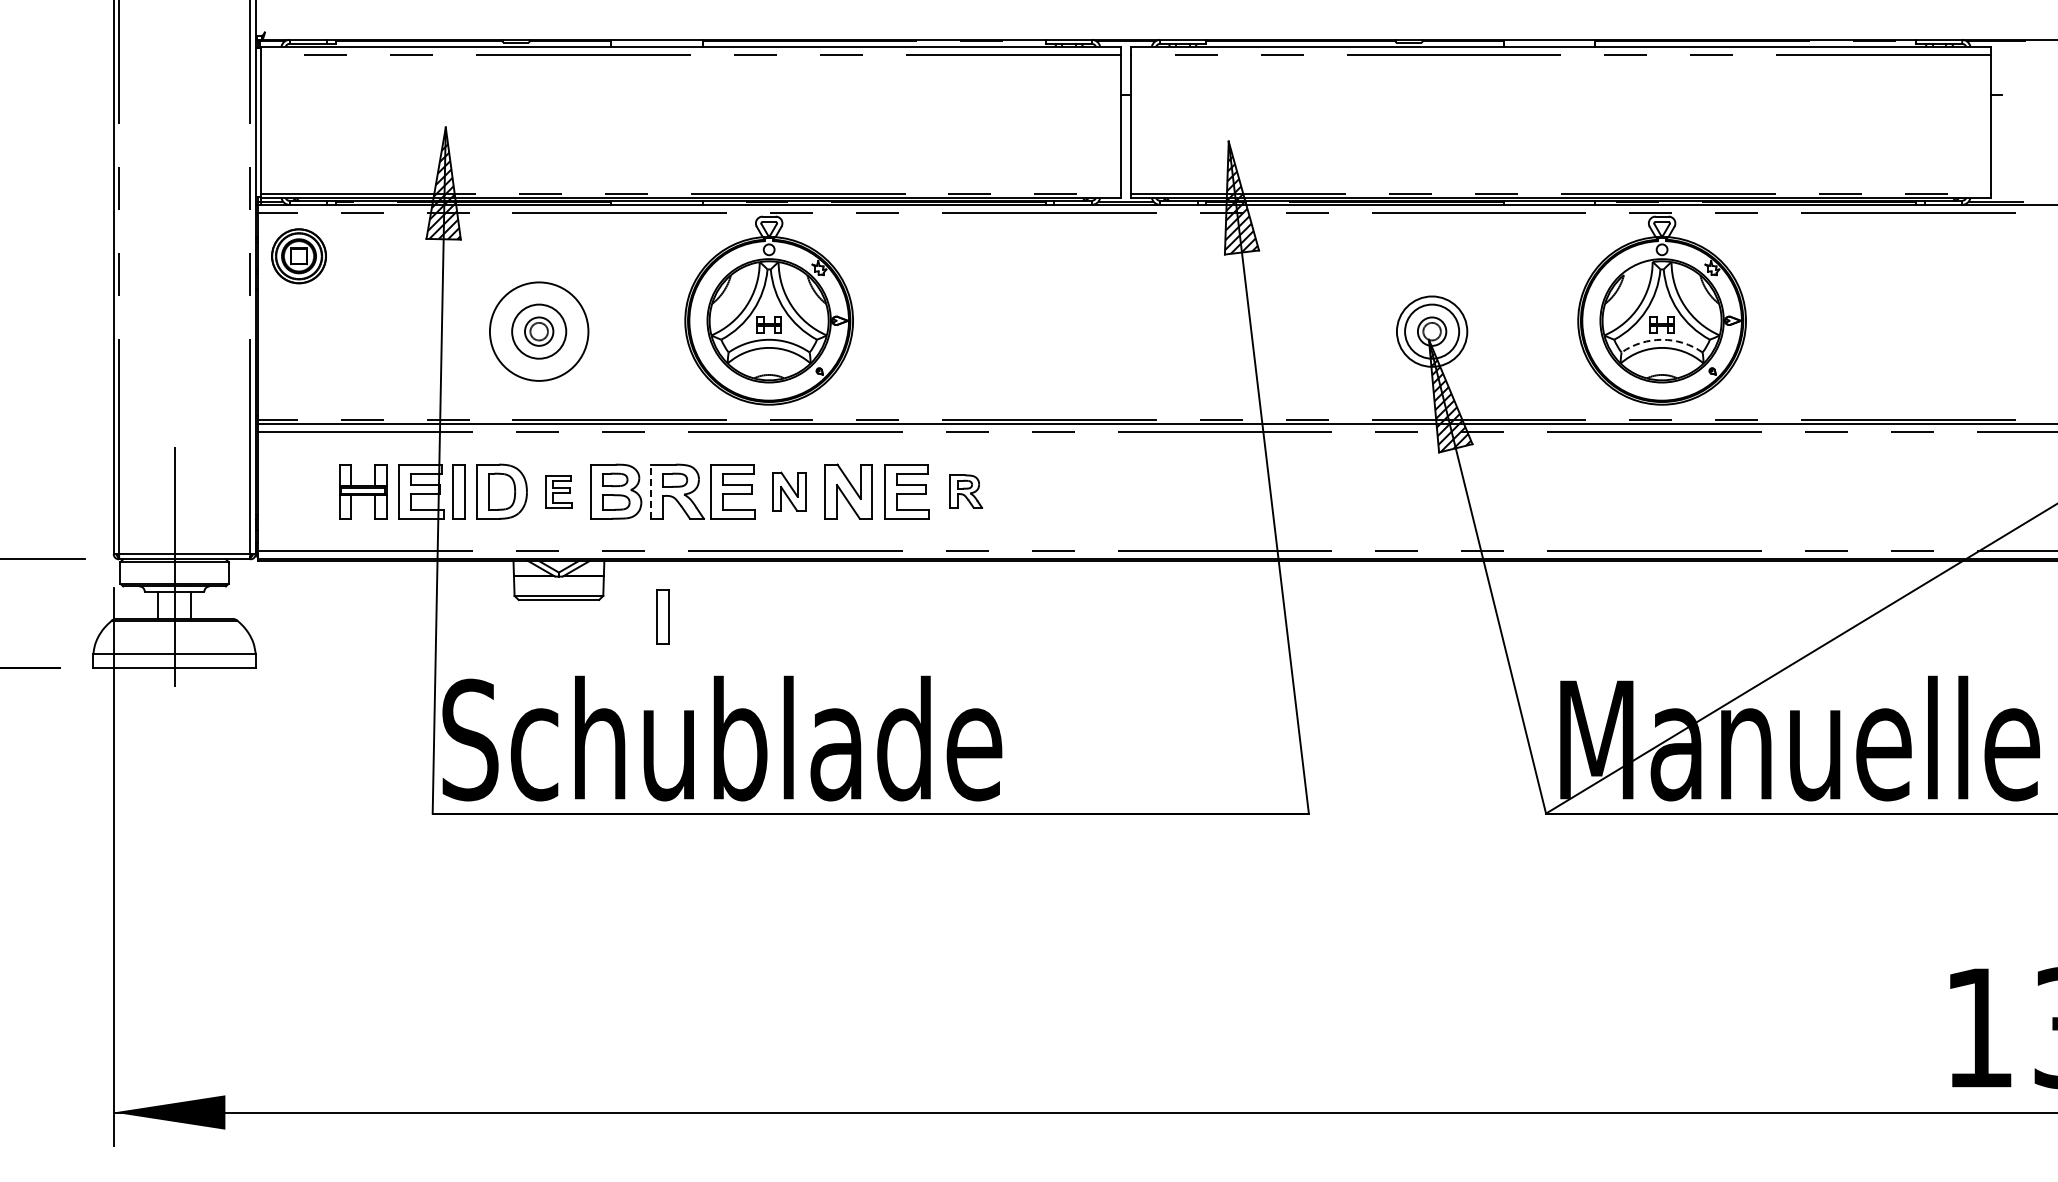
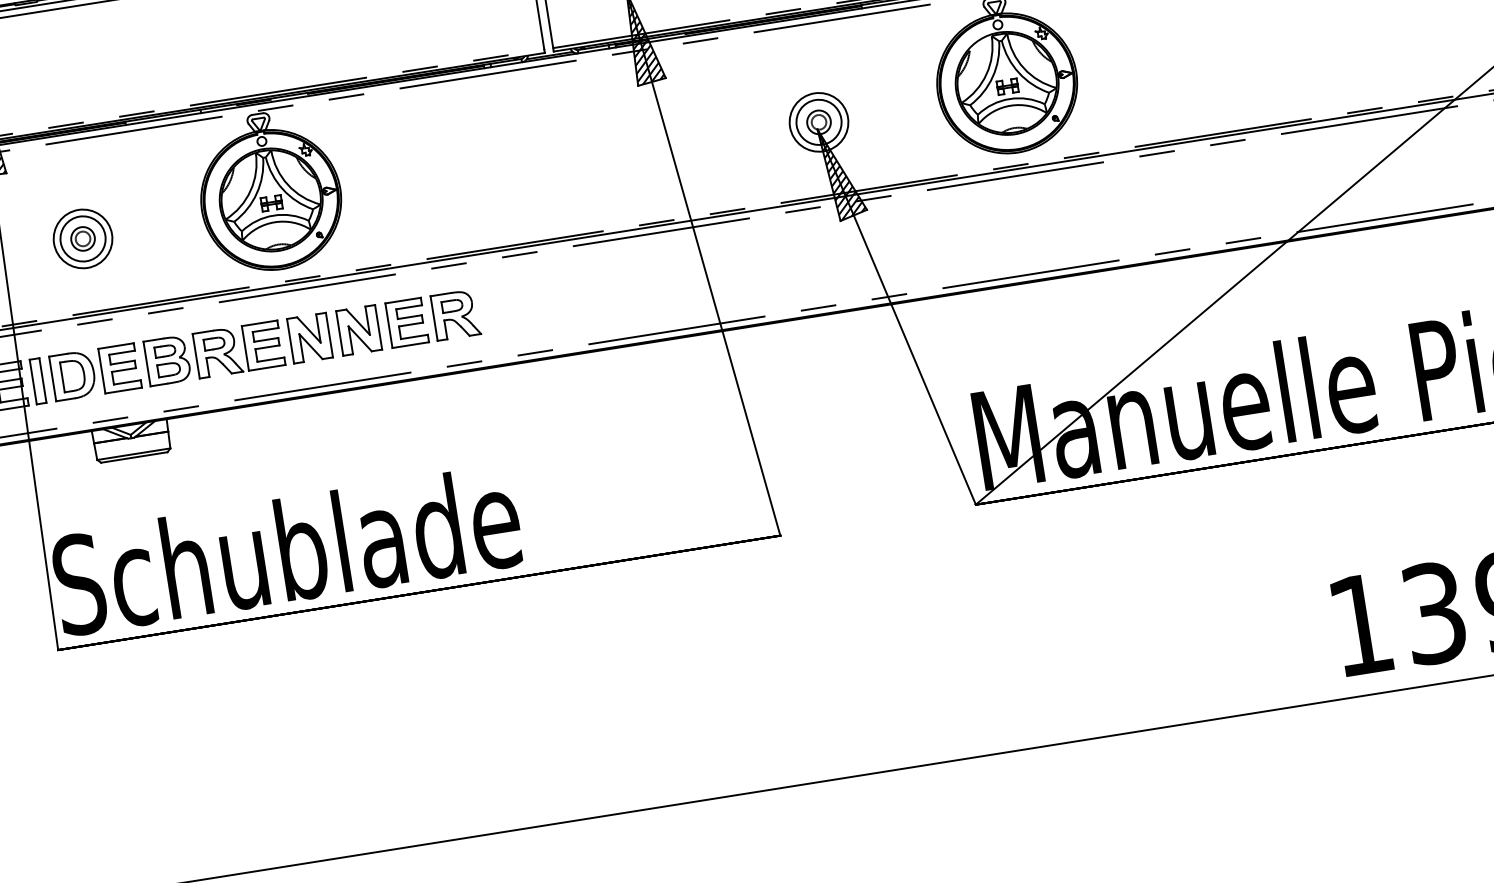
circle: (539, 331) -> (83, 238), size x0.71
arc: (1662, 339) -> (1009, 98), dashed -> solid
part: (558, 491) -> (119, 368), size x1.67
line: (651, 491) -> (196, 356), dashed -> solid
part: (789, 491) -> (310, 338), size x1.43
part: (966, 491) -> (456, 314), size x1.67
part: (662, 616) -> (221, 457), removed

